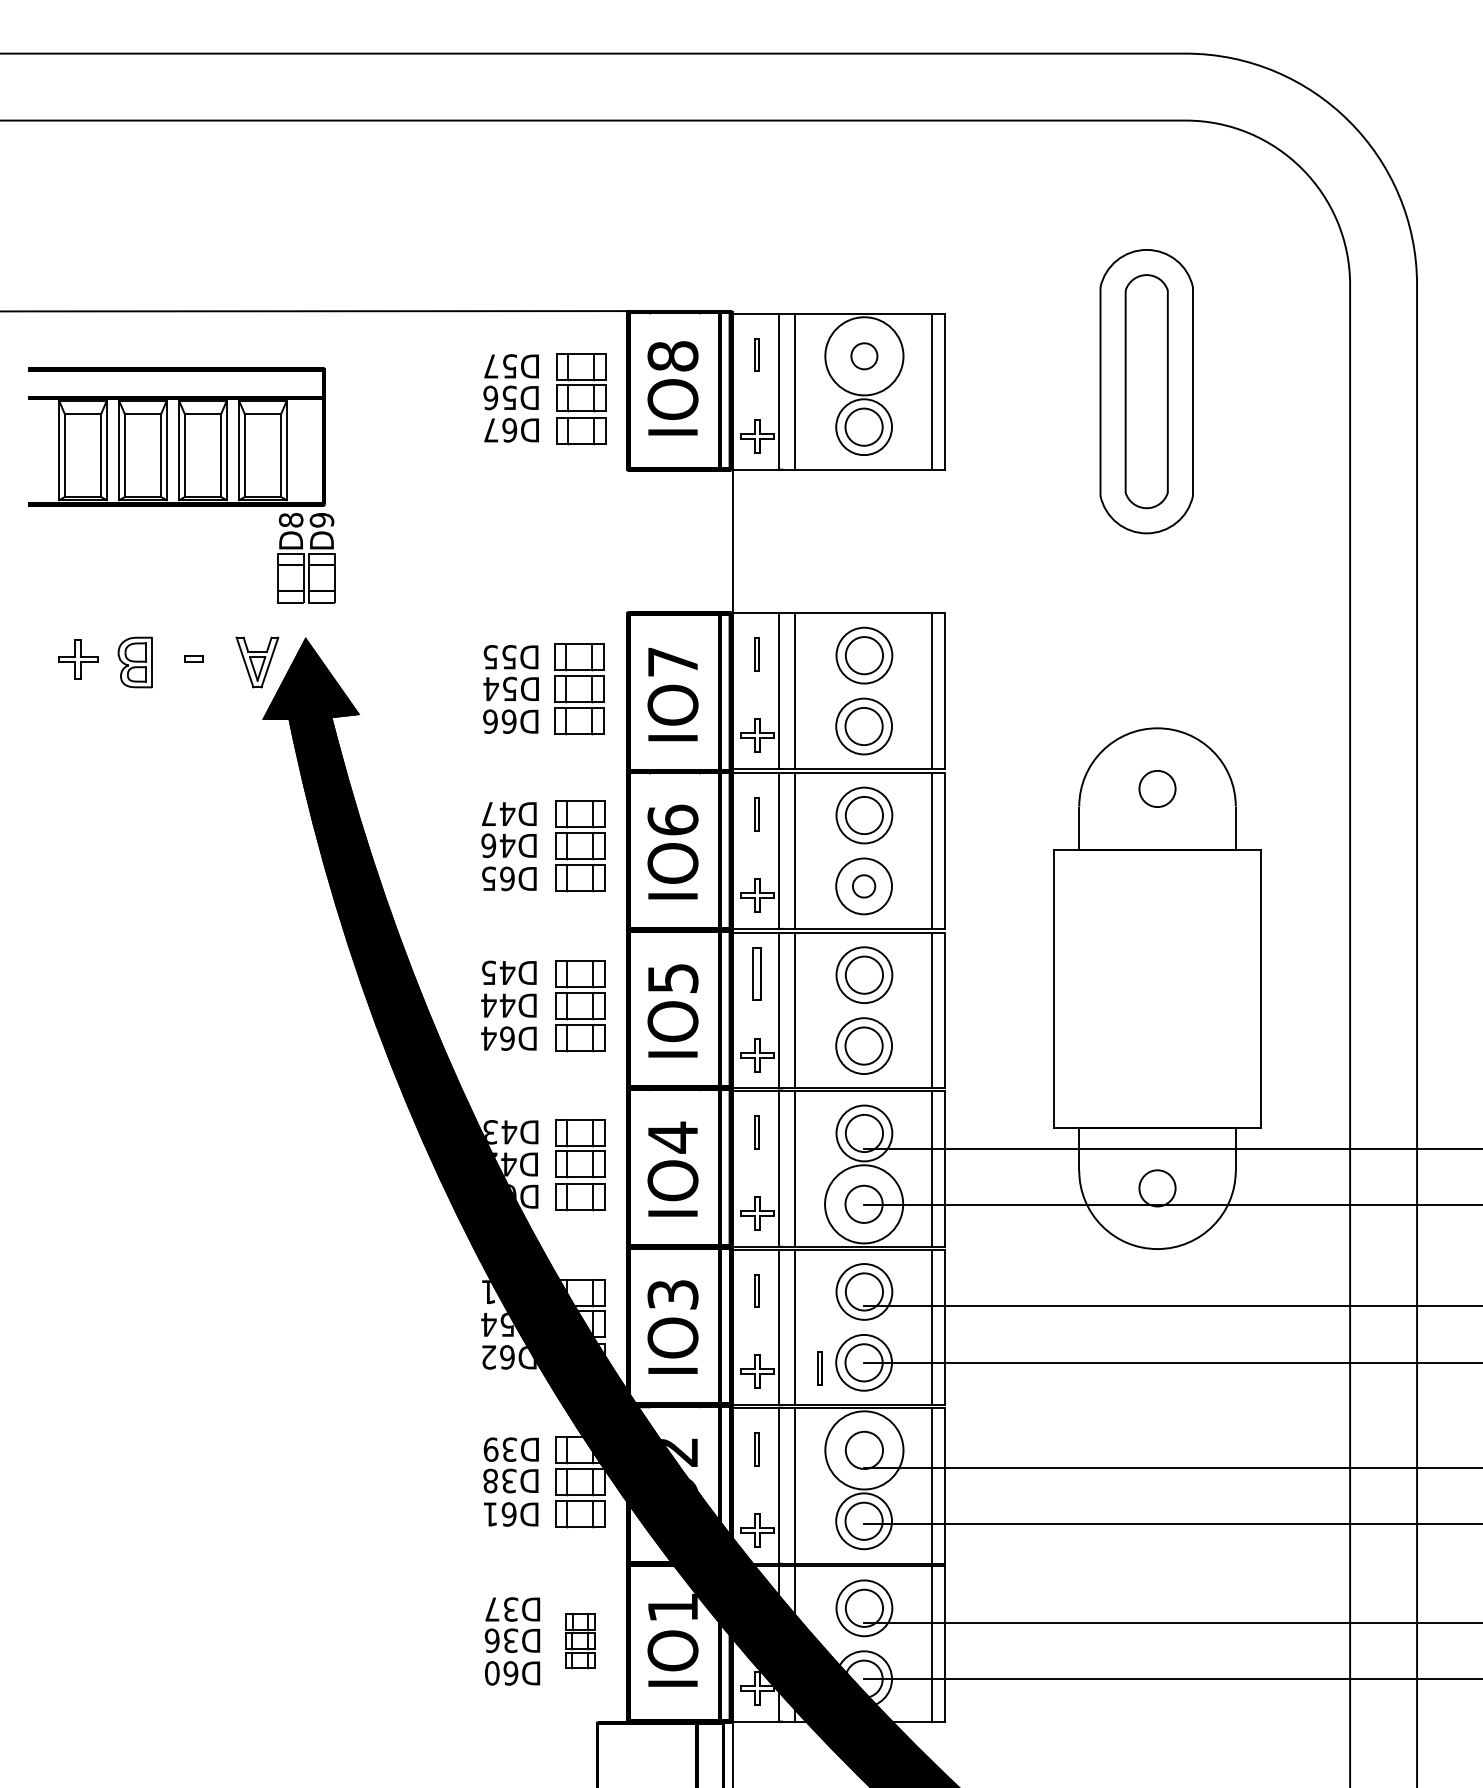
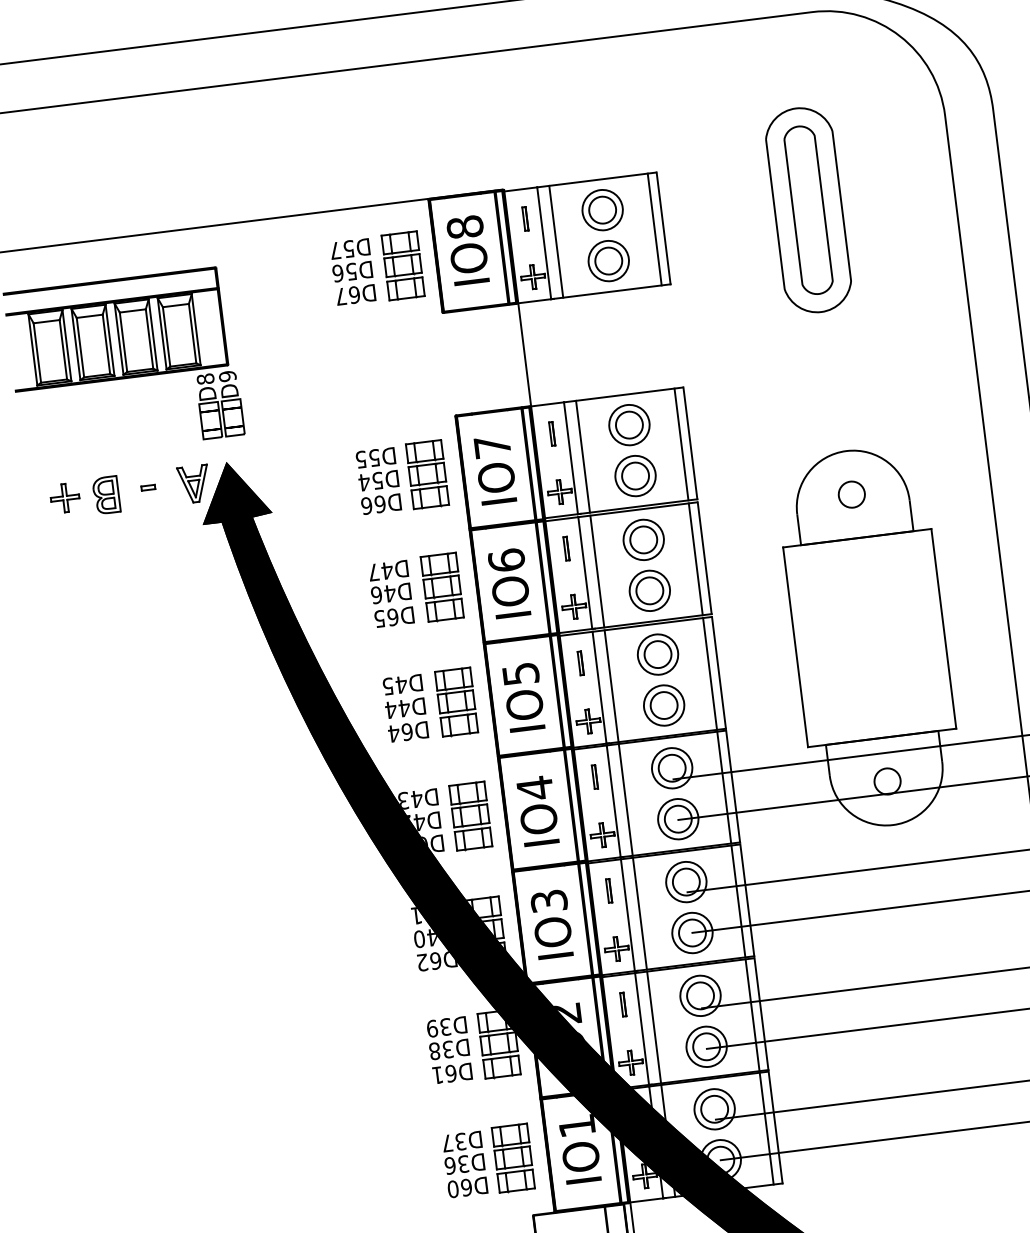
circle: (864, 355) -> (602, 209), size x1.43
circle: (864, 356) -> (602, 210), size x0.71
circle: (863, 886) -> (649, 590), size x1.67
part: (756, 973) -> (580, 663), size x0.62
circle: (864, 1204) -> (678, 819), size x0.71
text: (497, 1324) -> (425, 938), D54 -> D40
part: (819, 1368) -> (660, 941), removed
circle: (864, 1450) -> (700, 995), size x0.71
part: (580, 1641) -> (513, 1158), size x1.67

